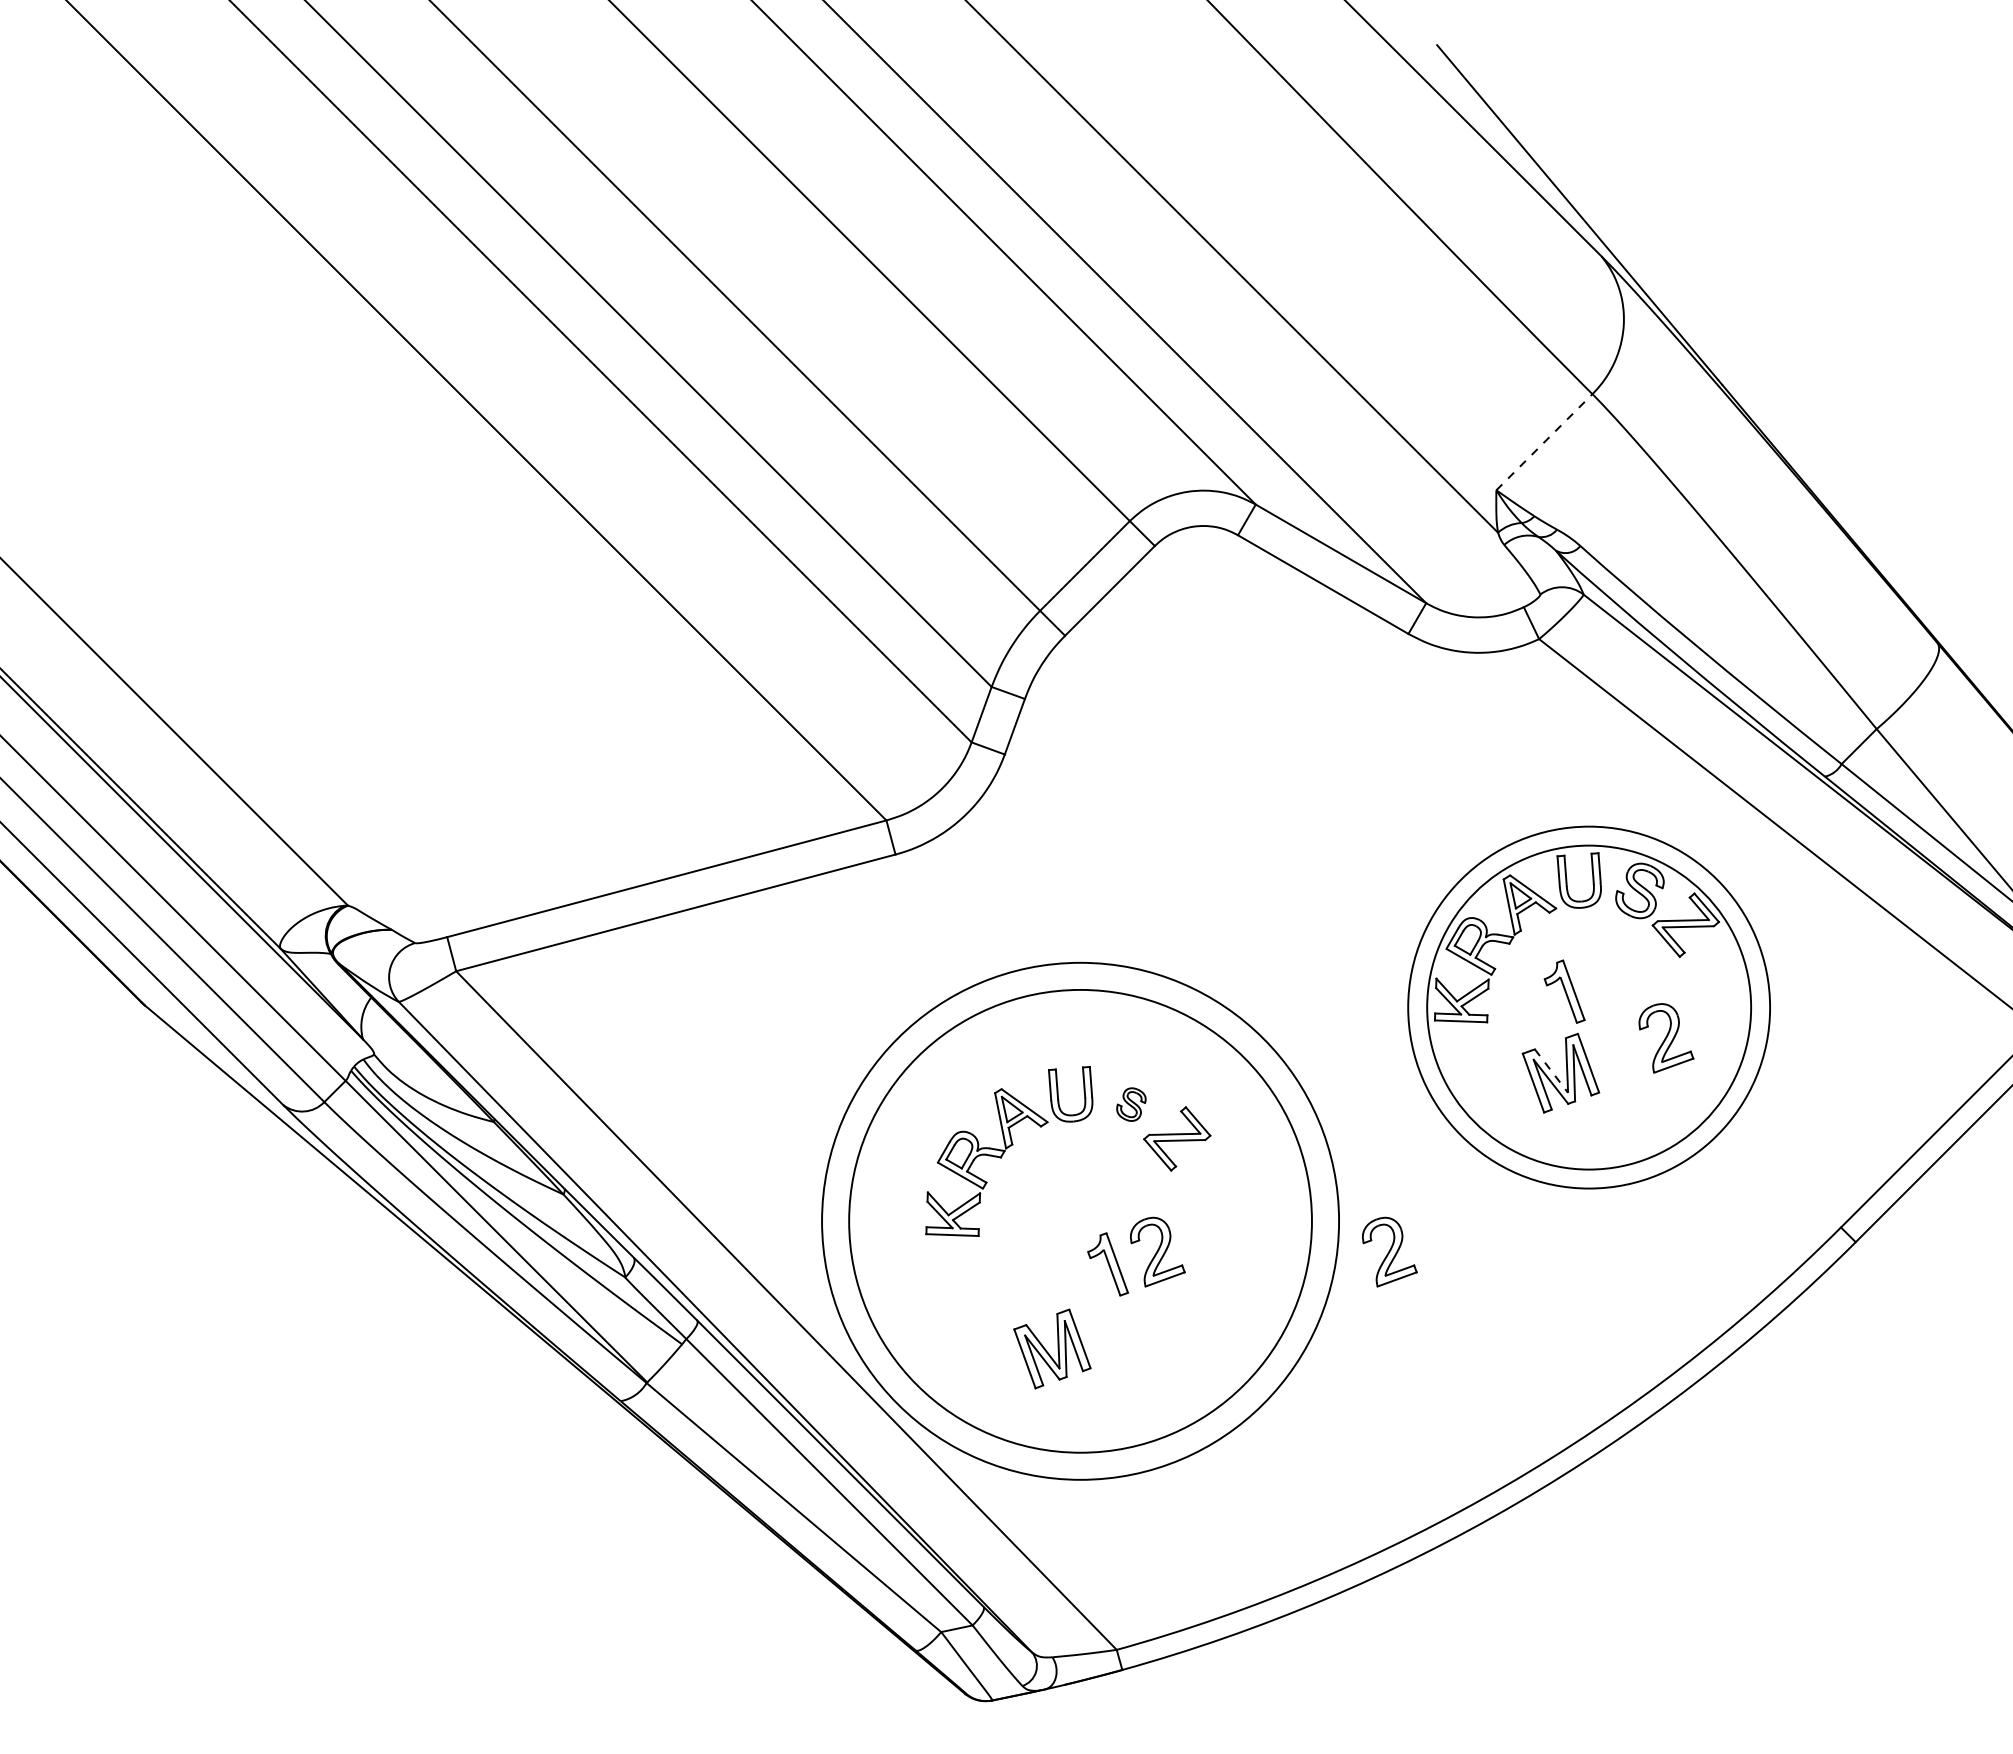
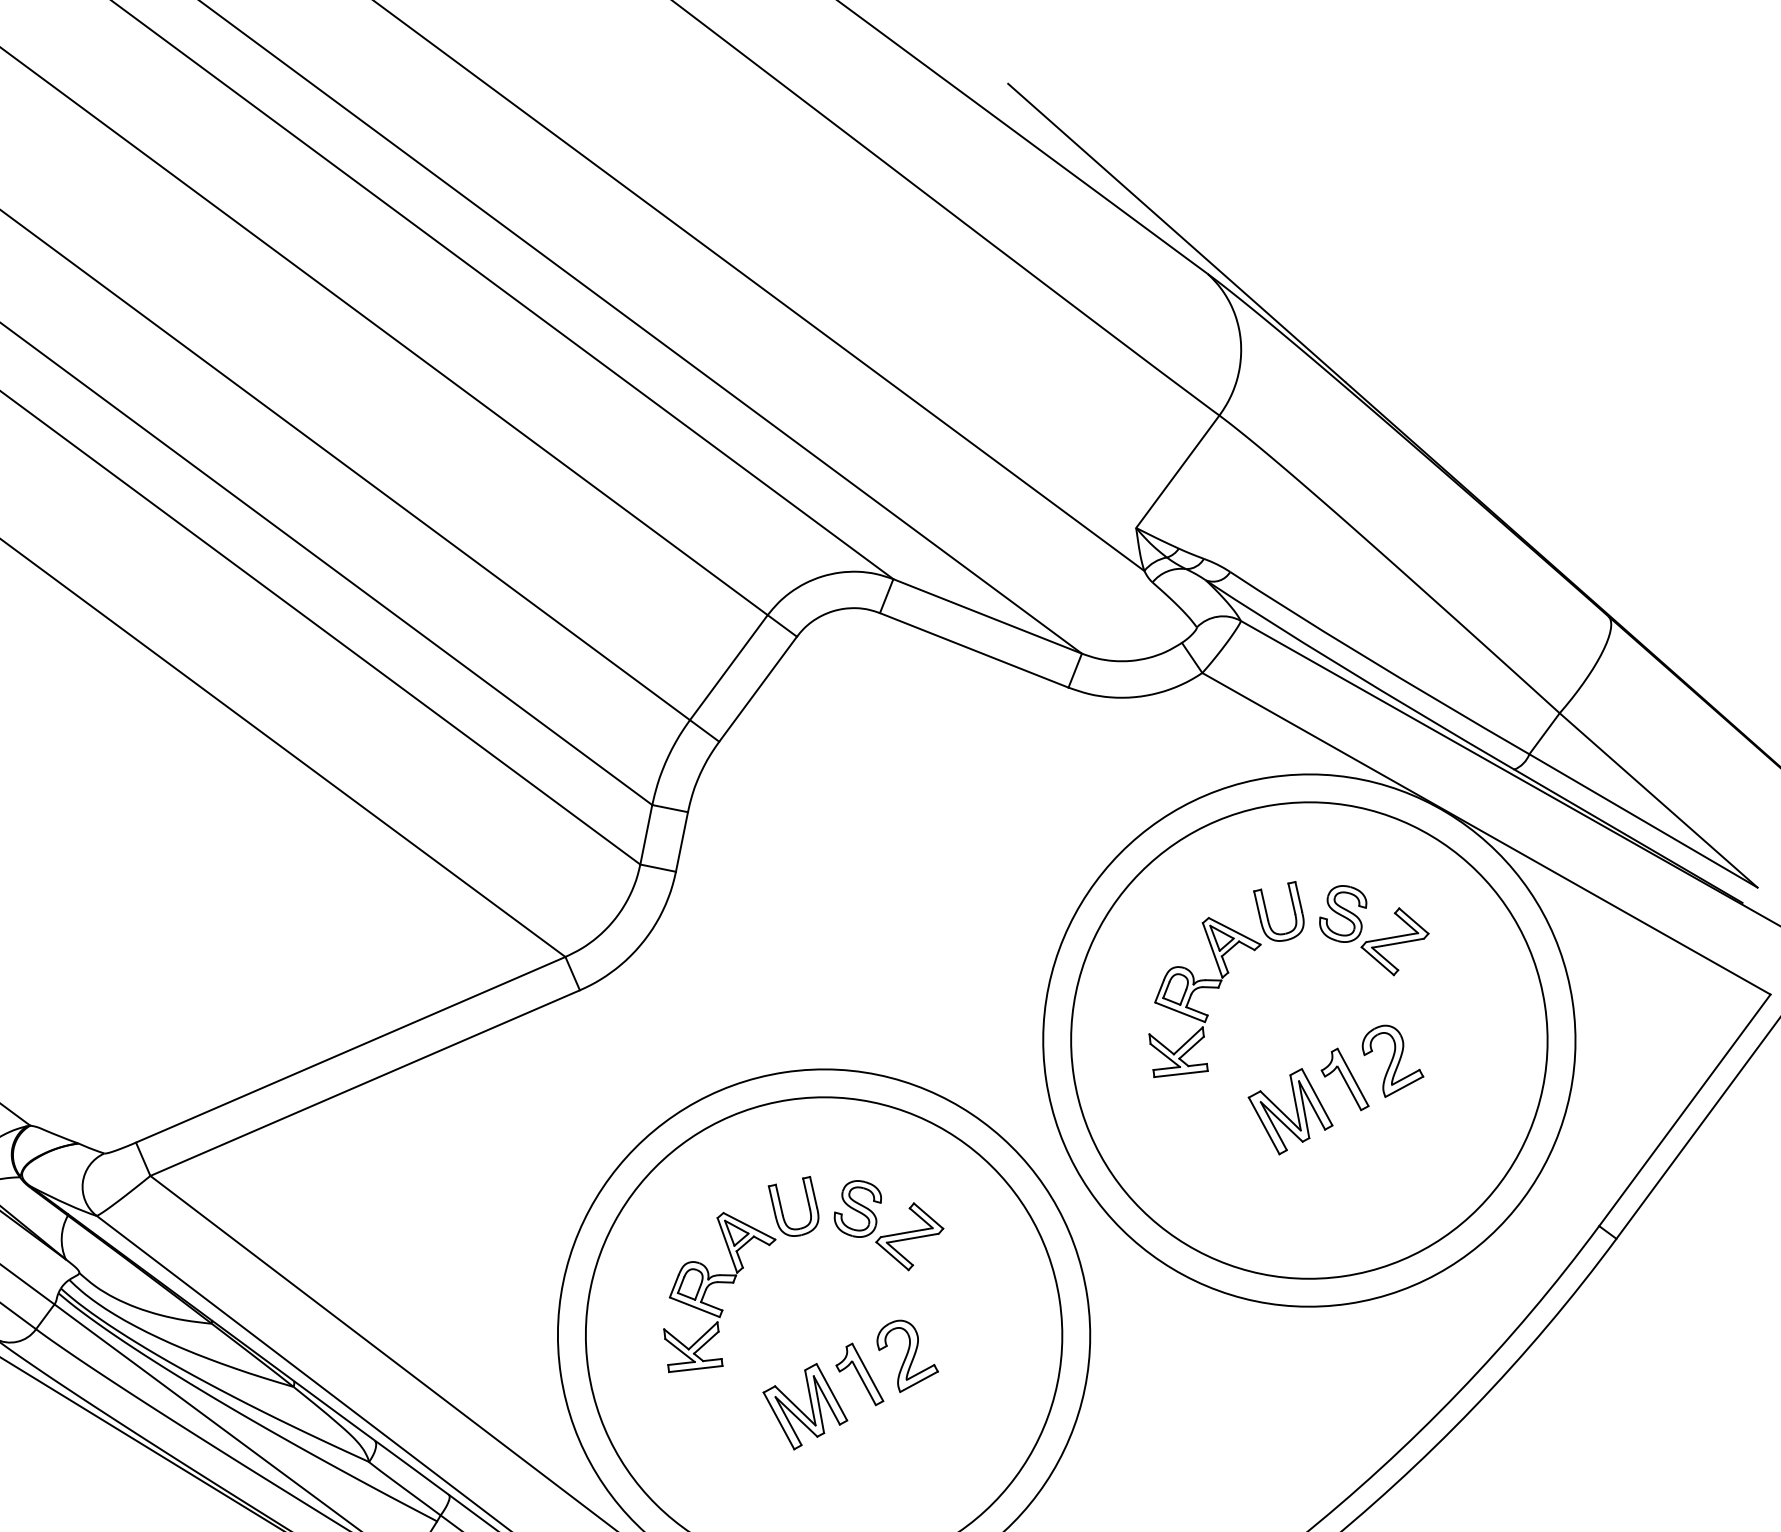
line: (1544, 442) -> (1177, 472), dashed -> solid
part: (1564, 991) -> (1343, 1080), moved
circle: (1588, 1007) -> (1308, 1040), size x1.43
circle: (1588, 1007) -> (1308, 1040), size x1.43
line: (1551, 1071) -> (1280, 1111), dashed -> solid
part: (1131, 1104) -> (858, 1208), size x1.67
part: (1389, 1251) -> (1143, 1319), removed
part: (1052, 1348) -> (805, 1406), moved

